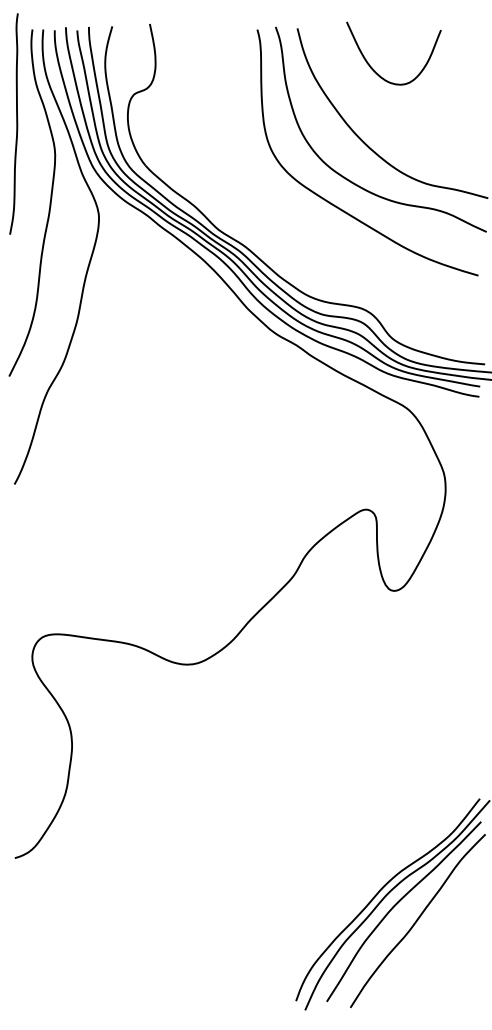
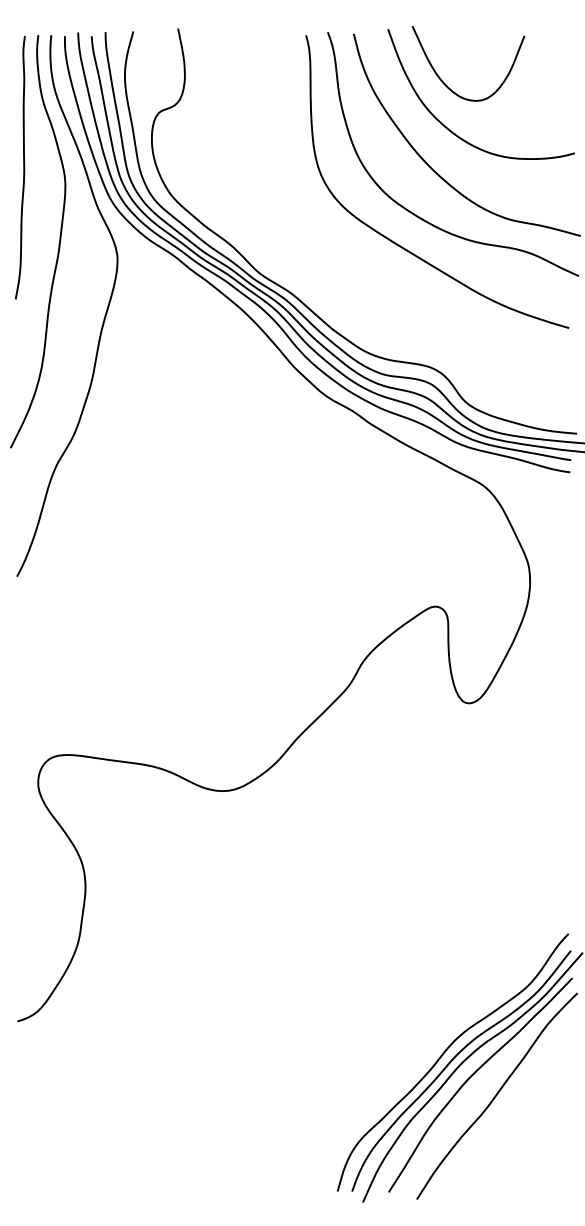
curve: (378, 108) -> (450, 129), added
curve: (16, 123) -> (23, 167), moved
curve: (372, 886) -> (443, 1055), added

